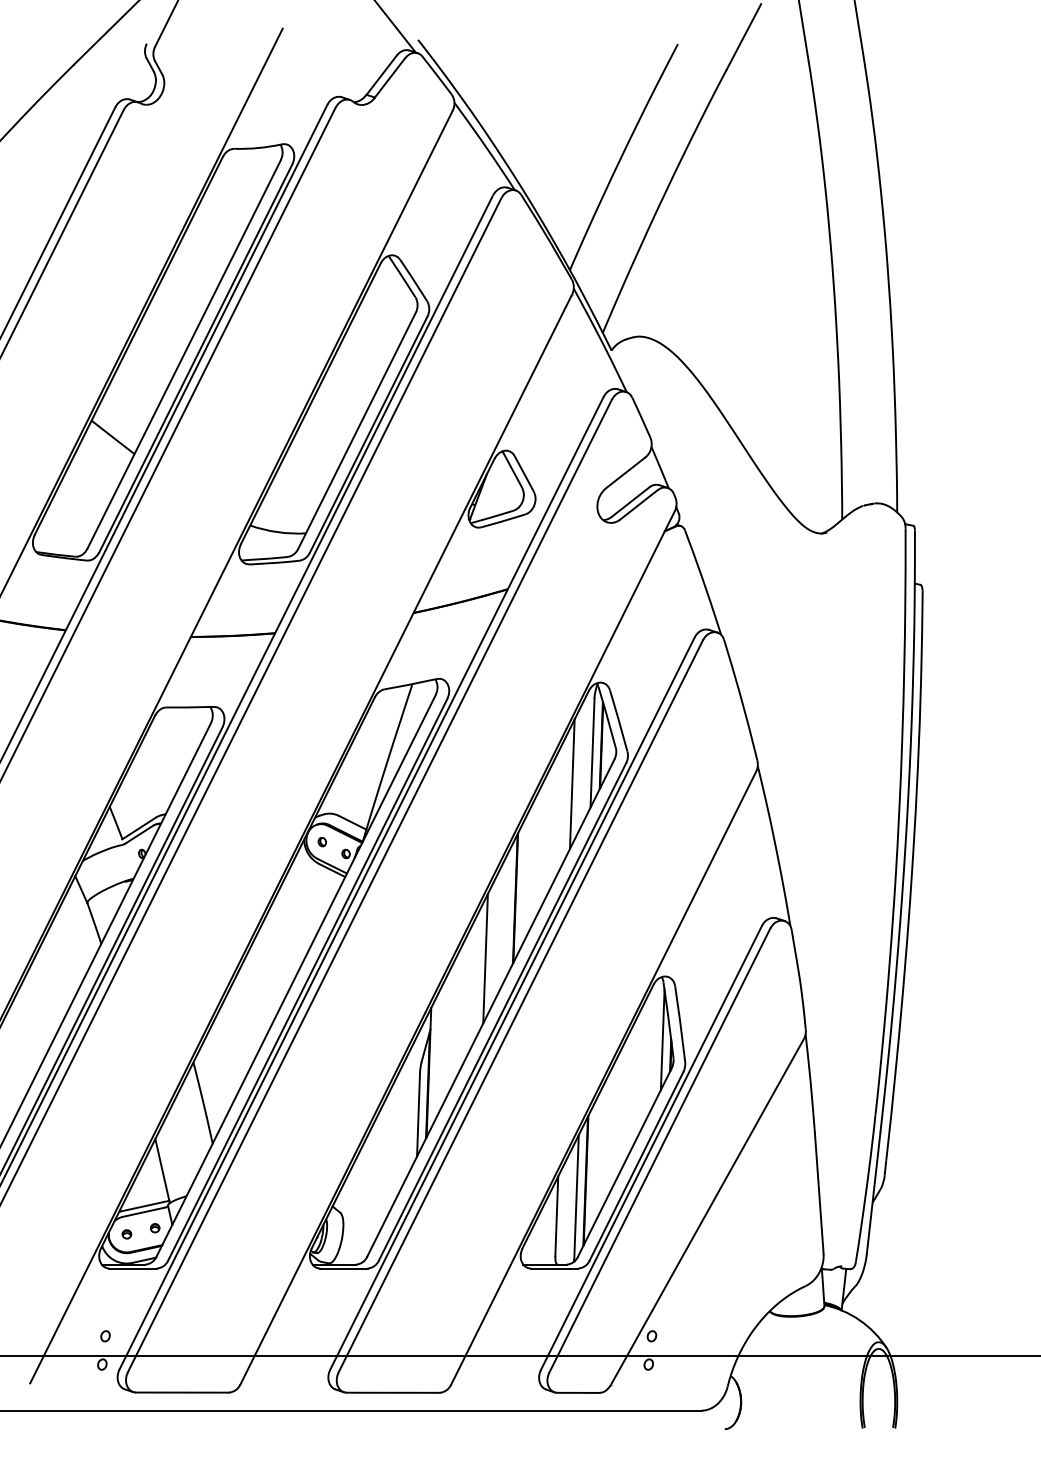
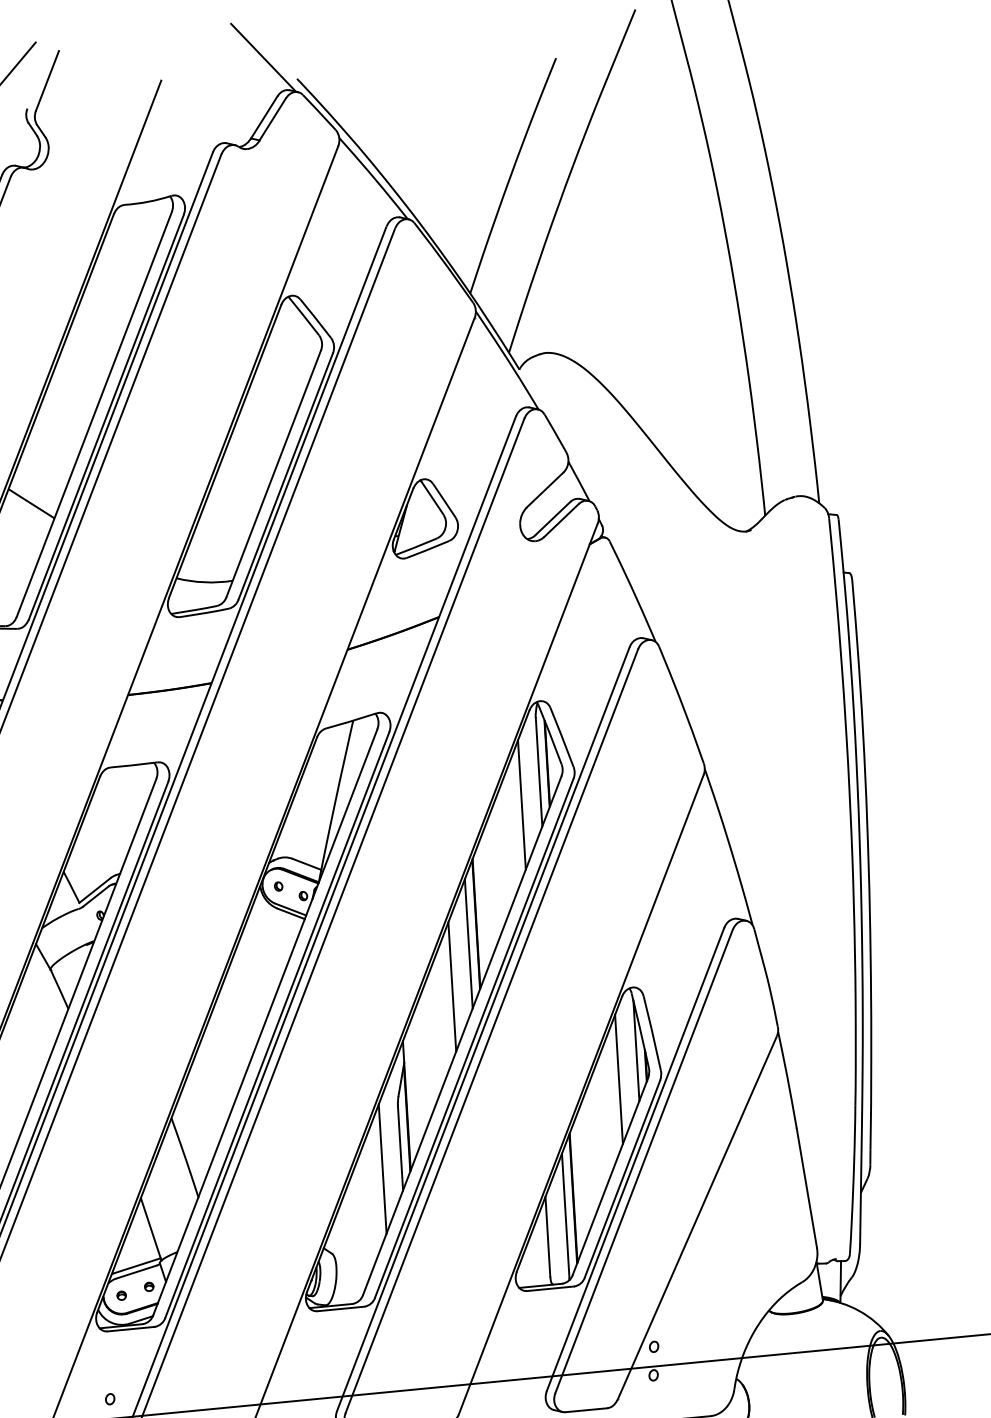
line: (505, 916) -> (468, 943), added
line: (642, 1066) -> (618, 1079), added
line: (398, 1132) -> (382, 1168), added

